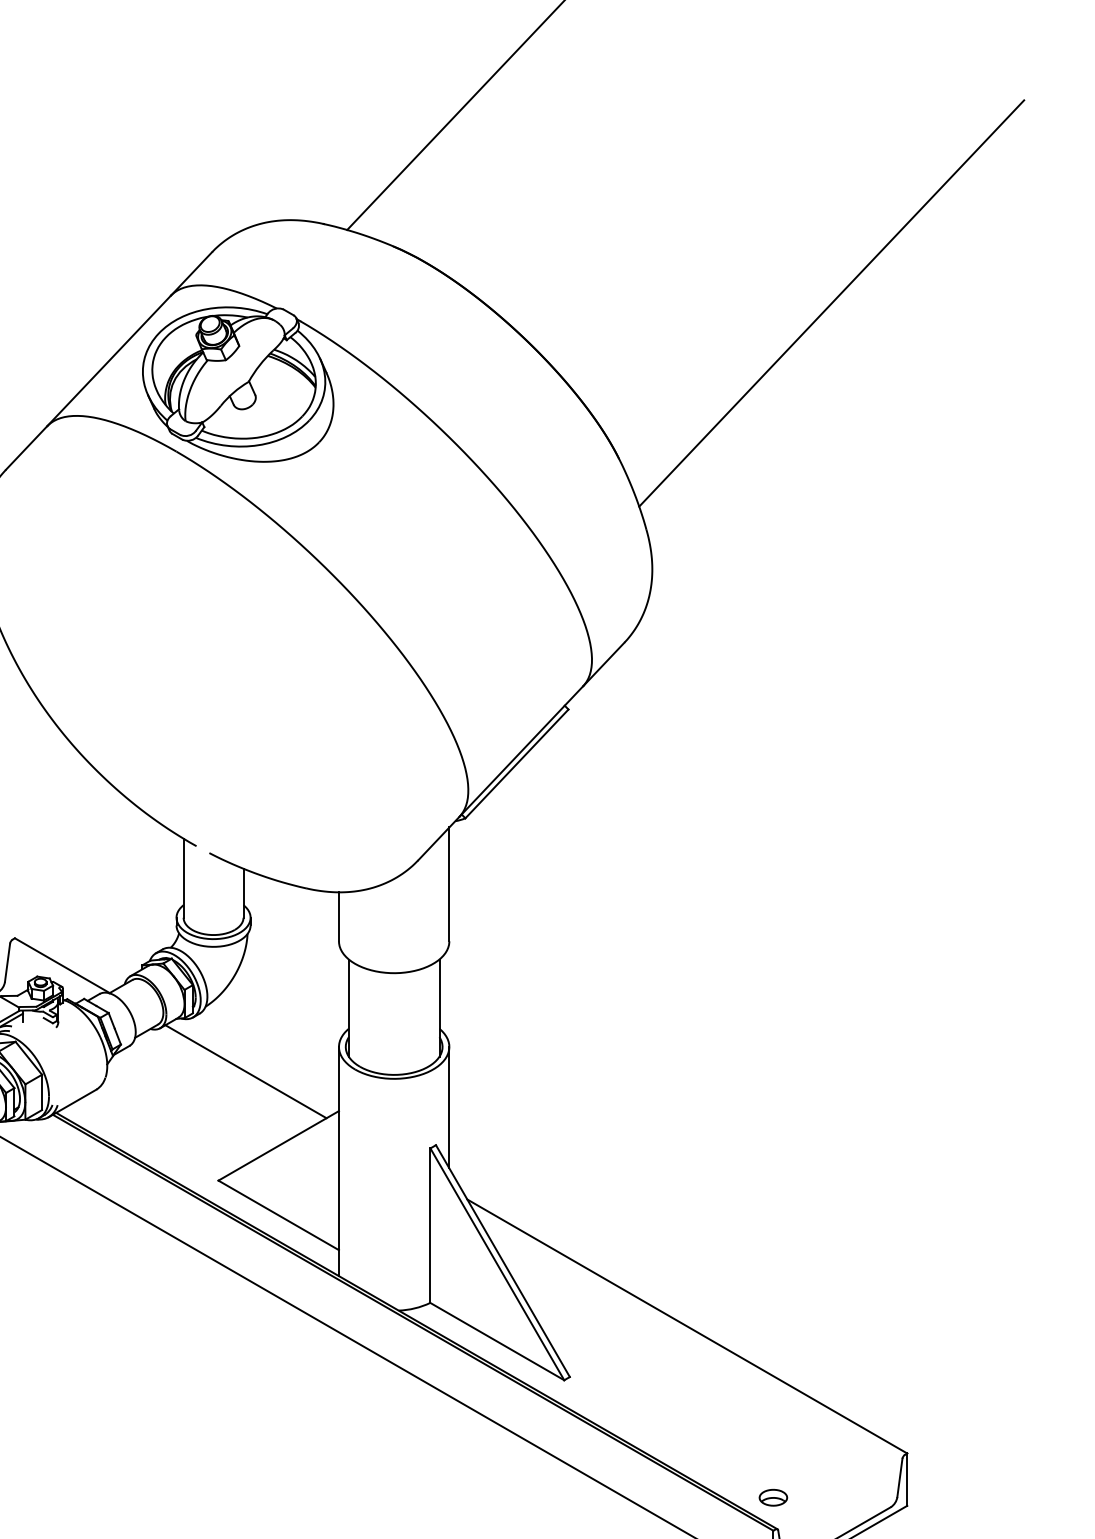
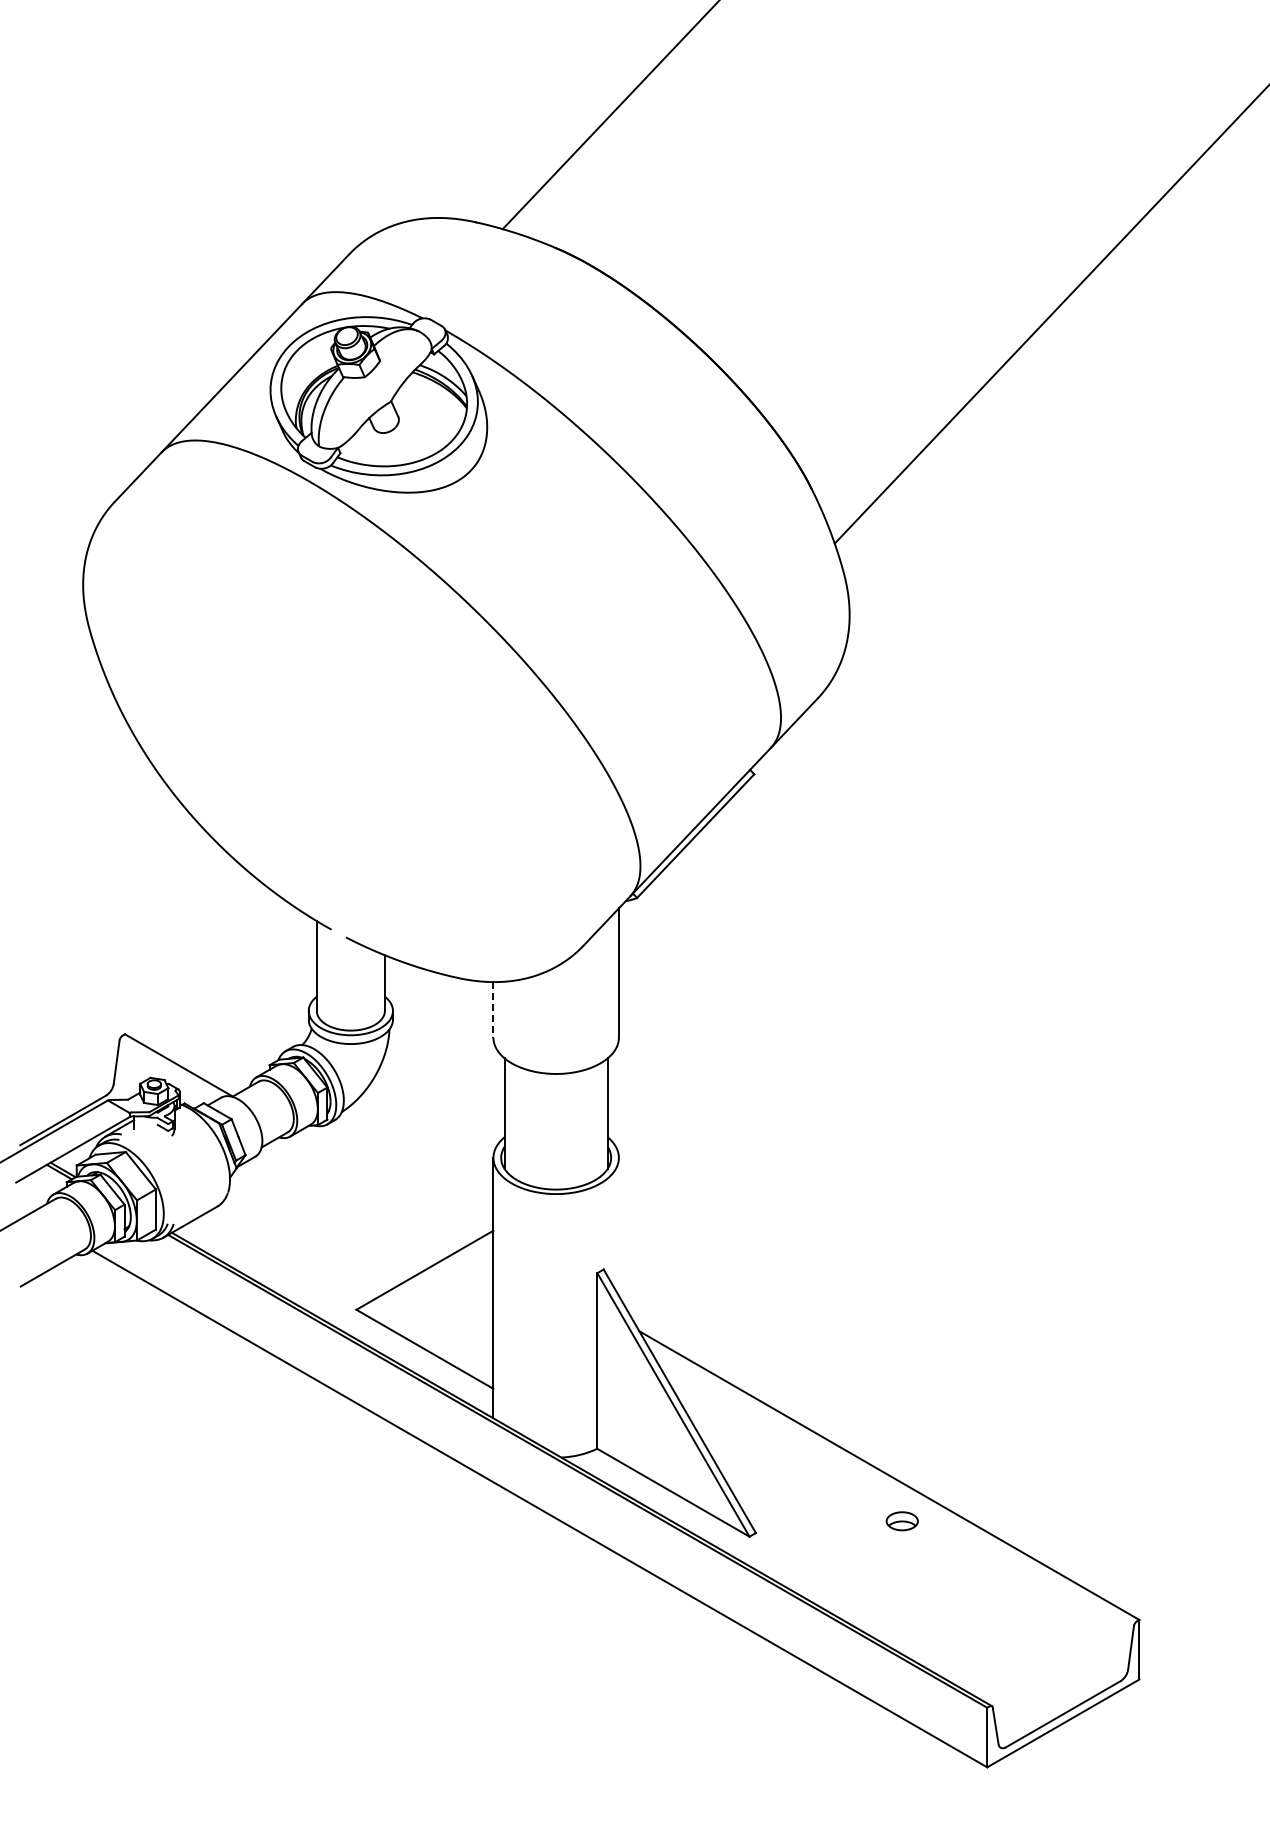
line: (339, 916) -> (493, 1009), solid -> dashed
line: (245, 1071) -> (387, 1185), removed
line: (449, 1107) -> (618, 1226), removed
part: (772, 1497) -> (901, 1521), moved

